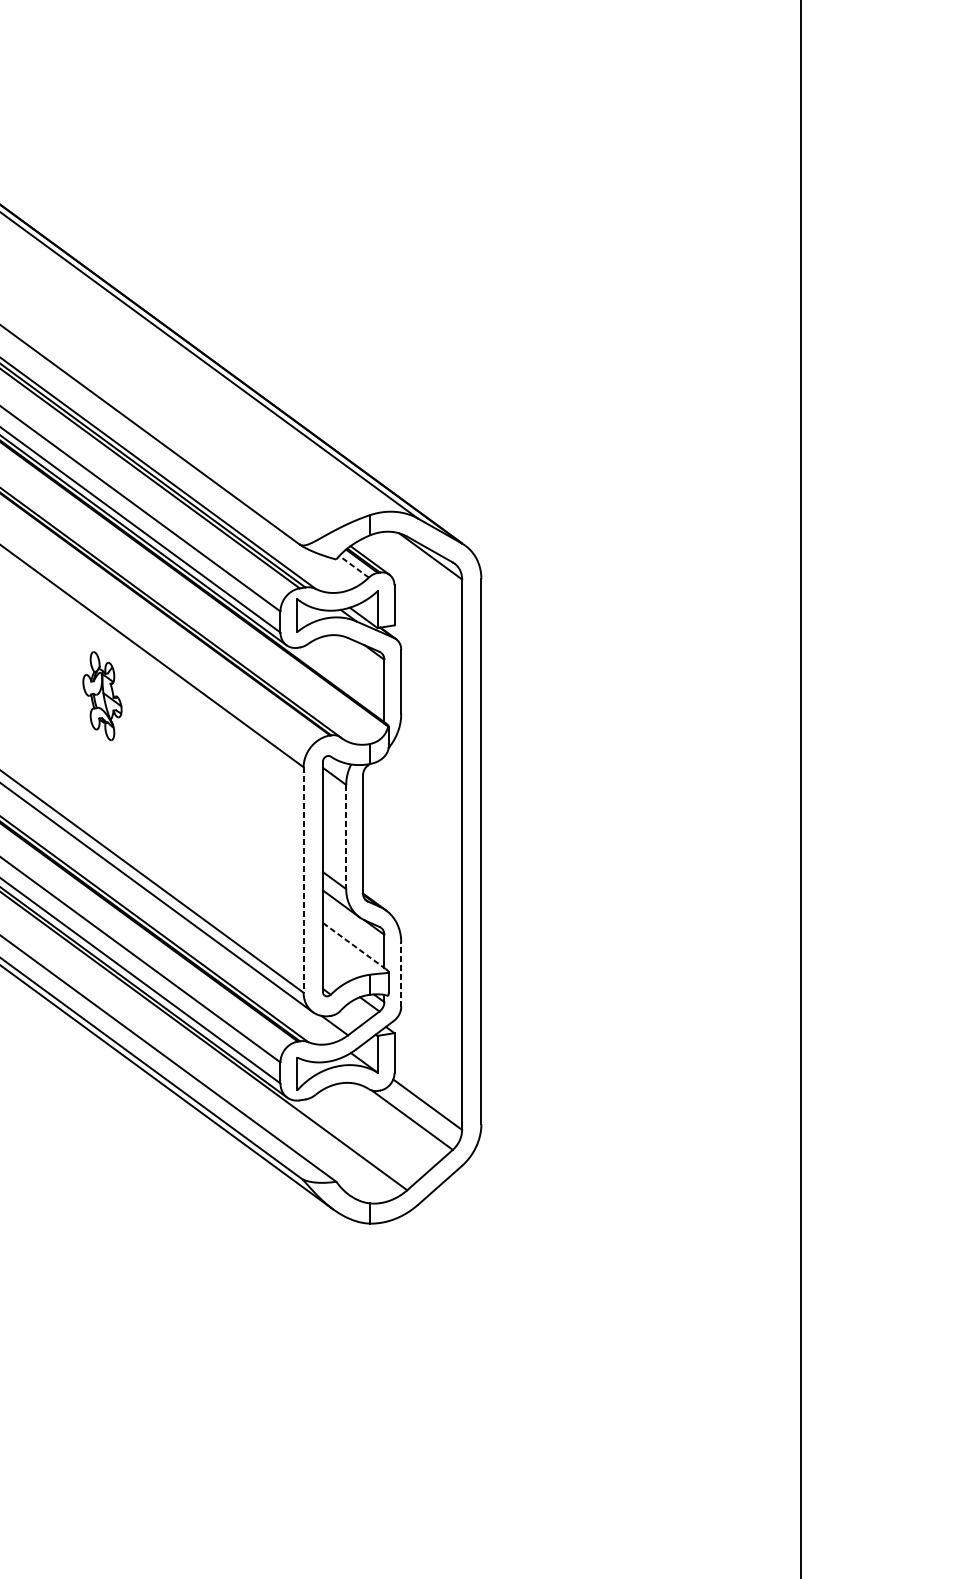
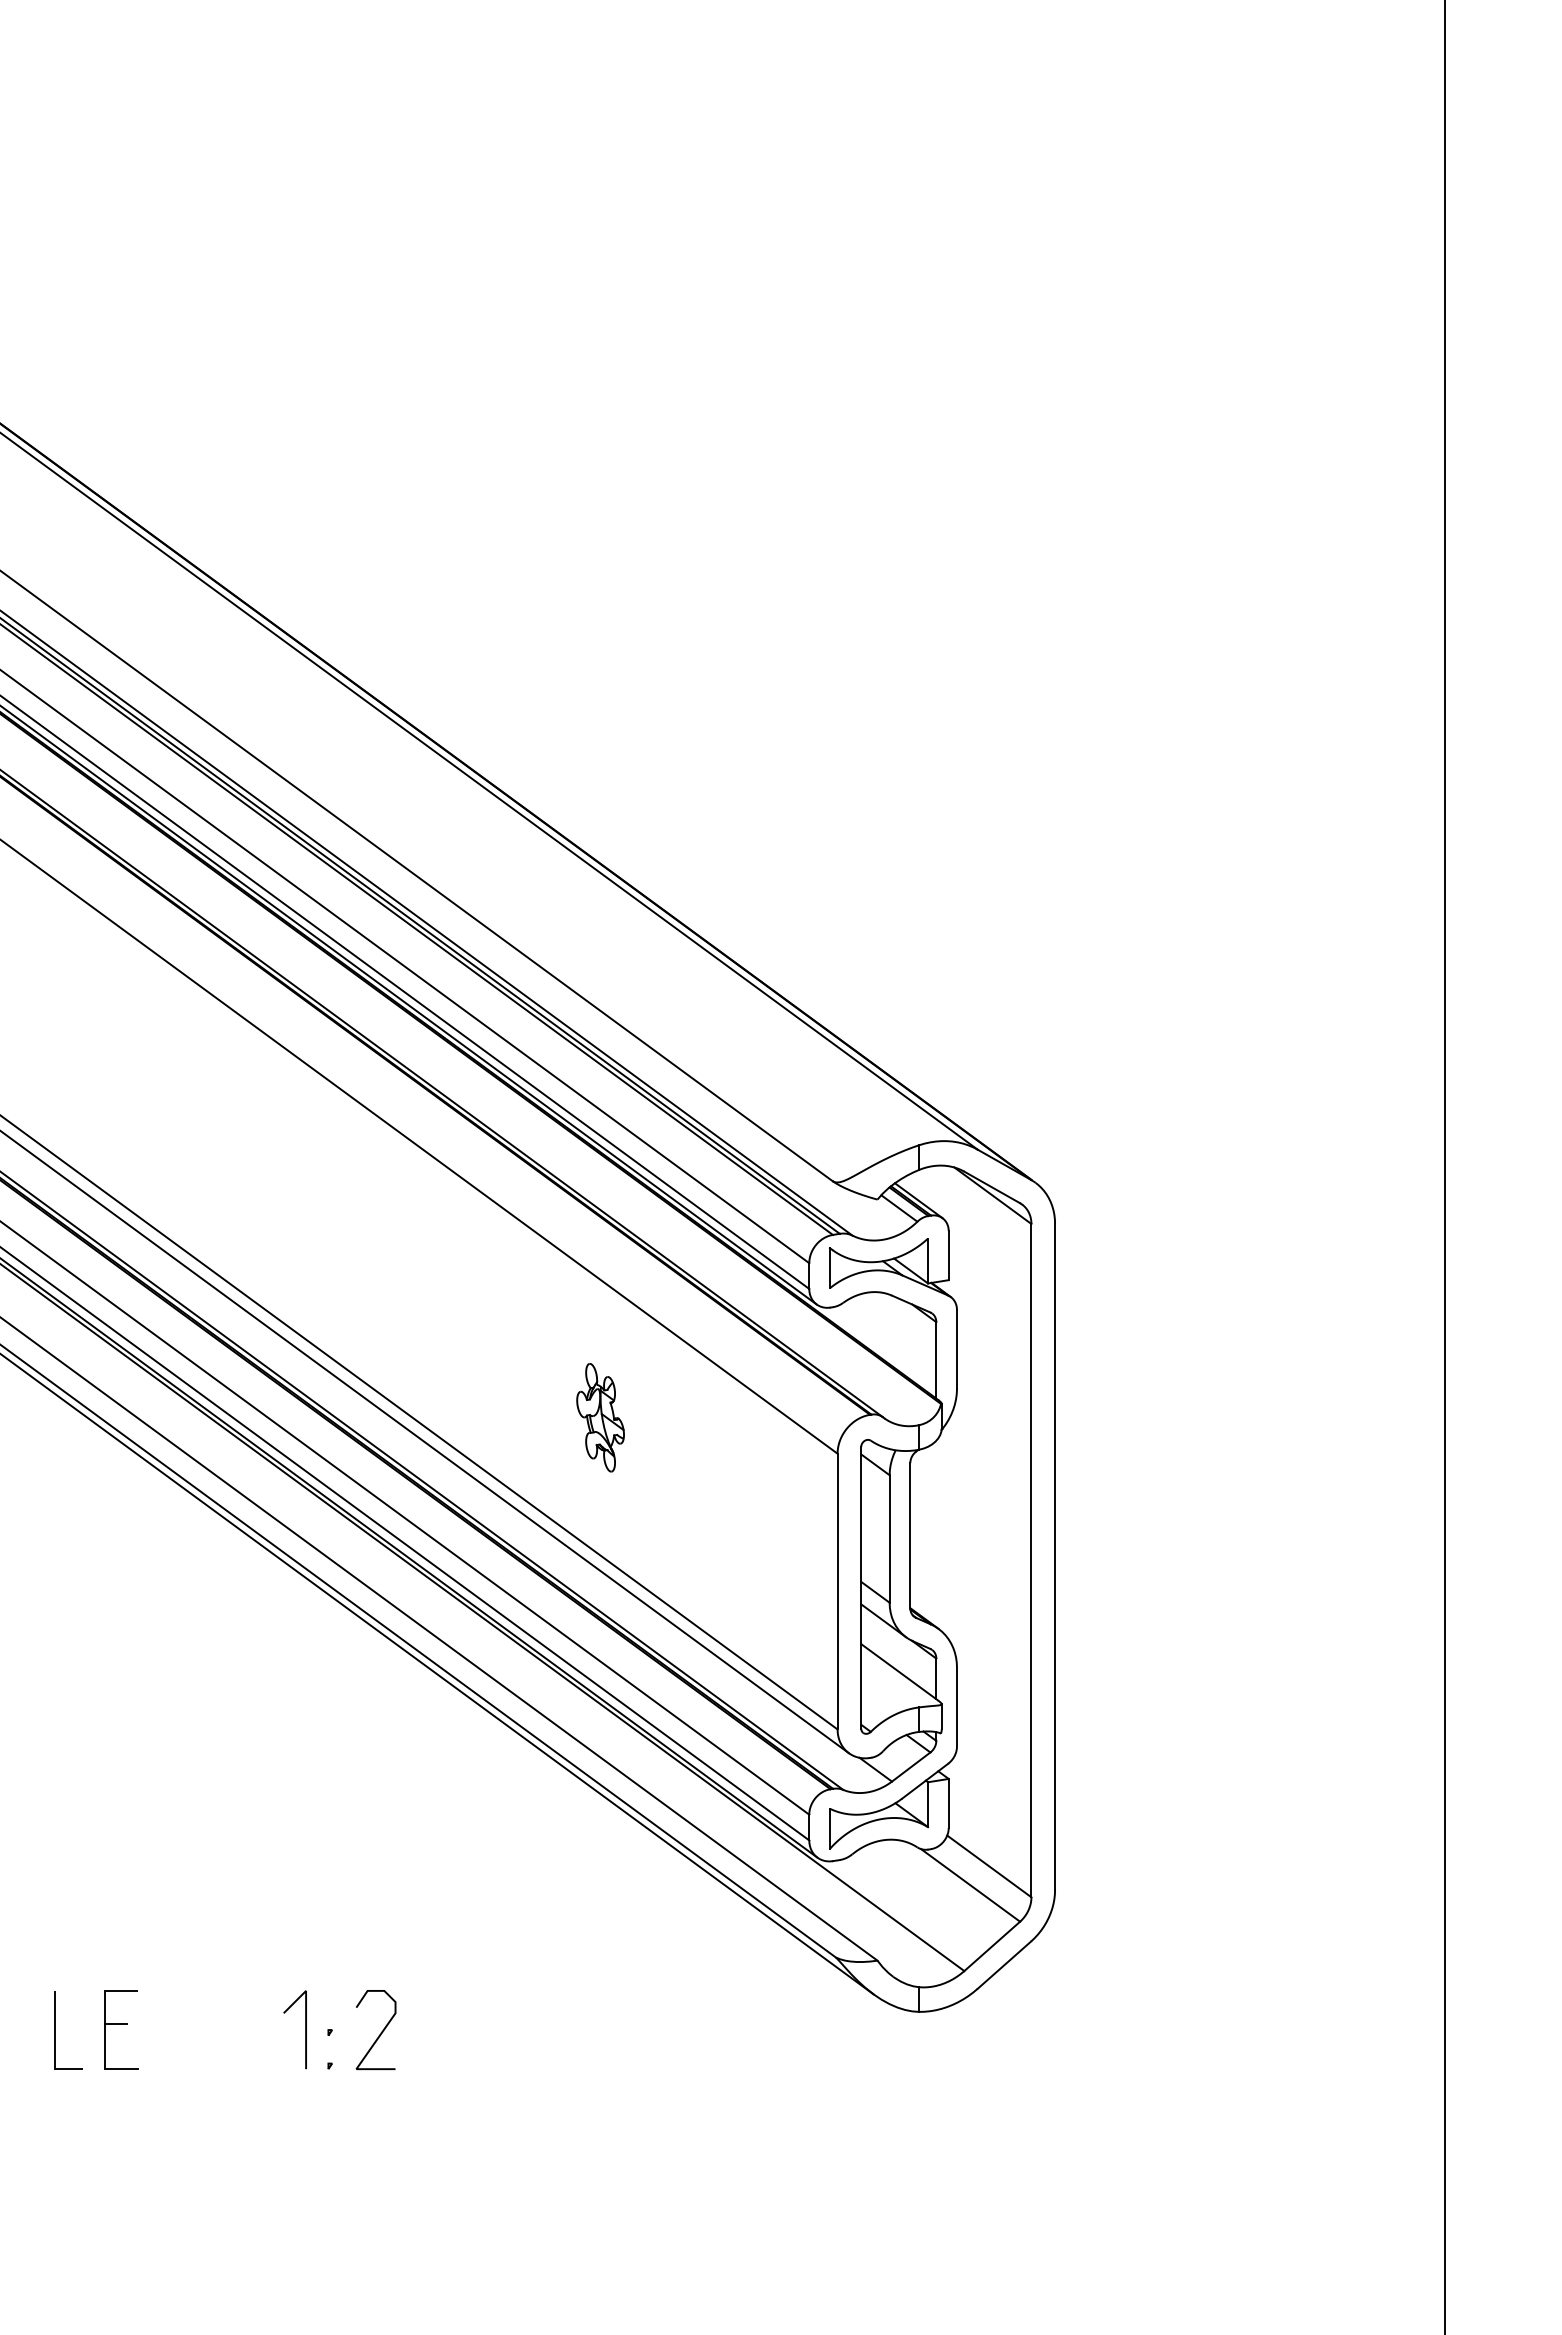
line: (353, 566) -> (898, 1208), dashed -> solid
part: (102, 695) -> (600, 1417), moved
line: (346, 836) -> (889, 1538), dashed -> solid
line: (303, 879) -> (837, 1591), dashed -> solid
line: (354, 946) -> (899, 1672), dashed -> solid
line: (401, 973) -> (957, 1706), dashed -> solid

